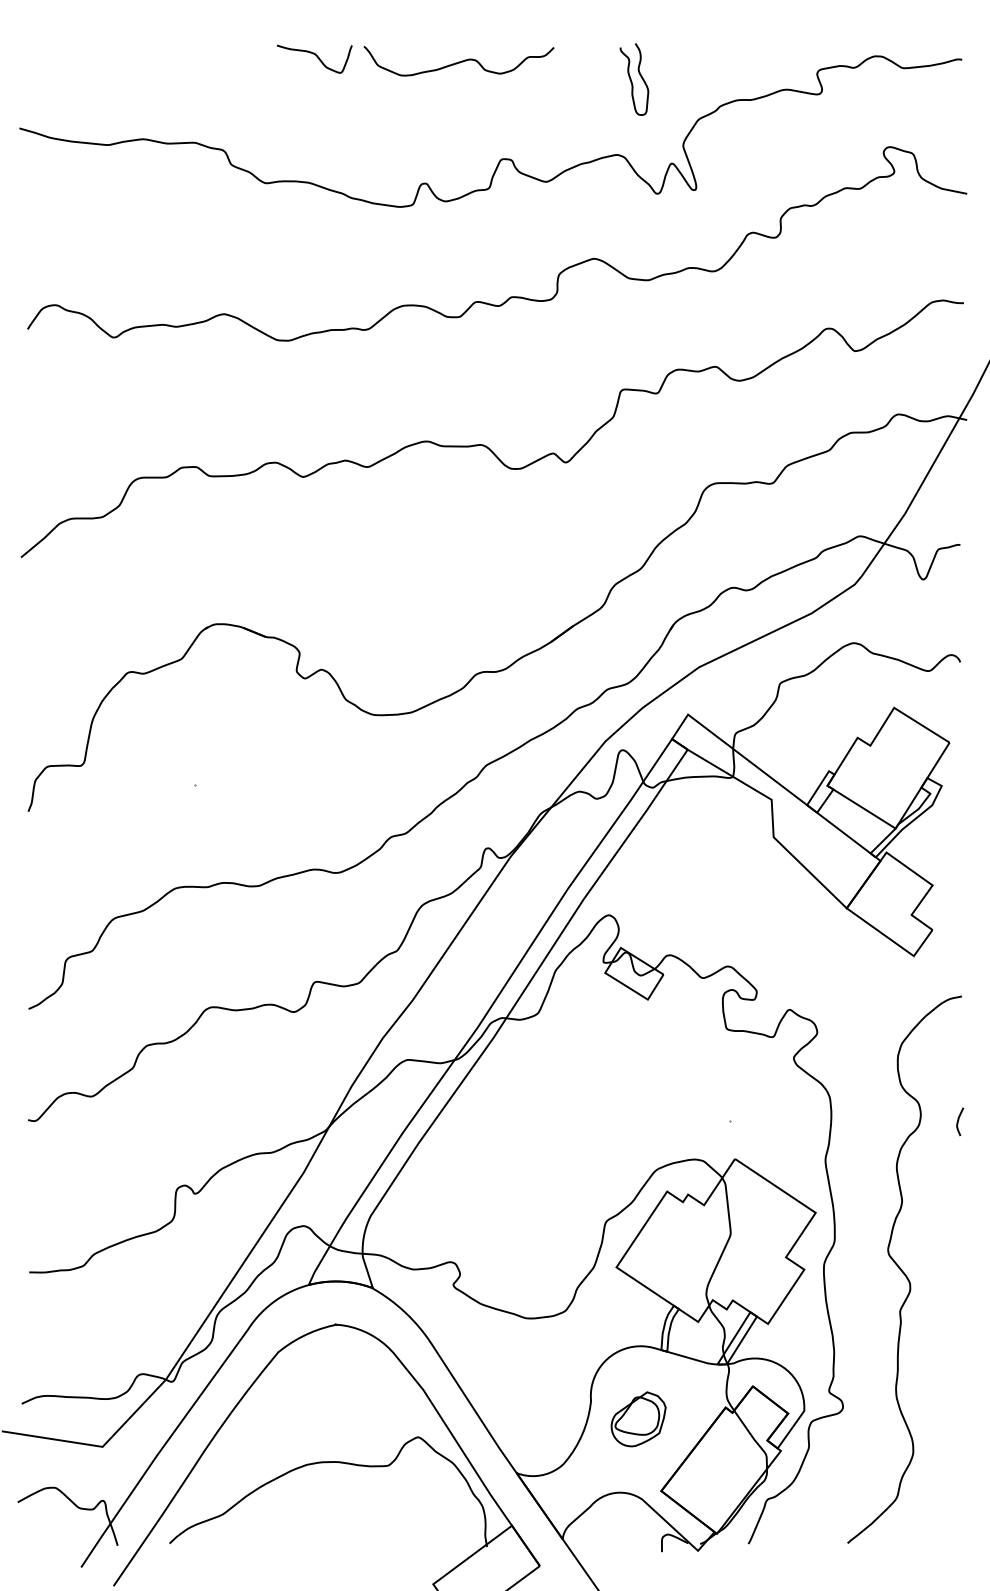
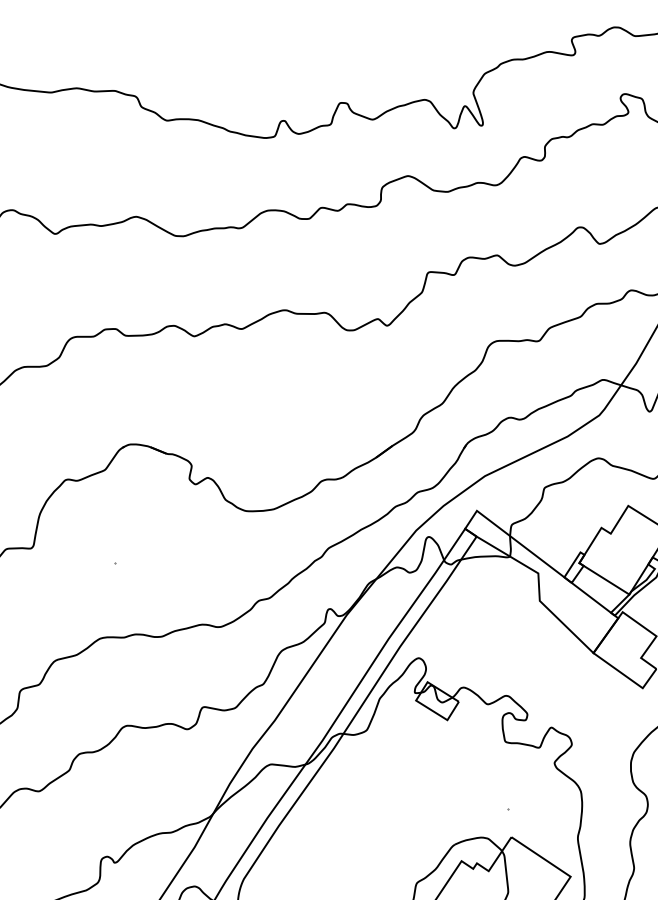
curve: (316, 56) -> (204, 27), removed
curve: (458, 61) -> (308, 31), removed
curve: (632, 81) -> (436, 45), removed

